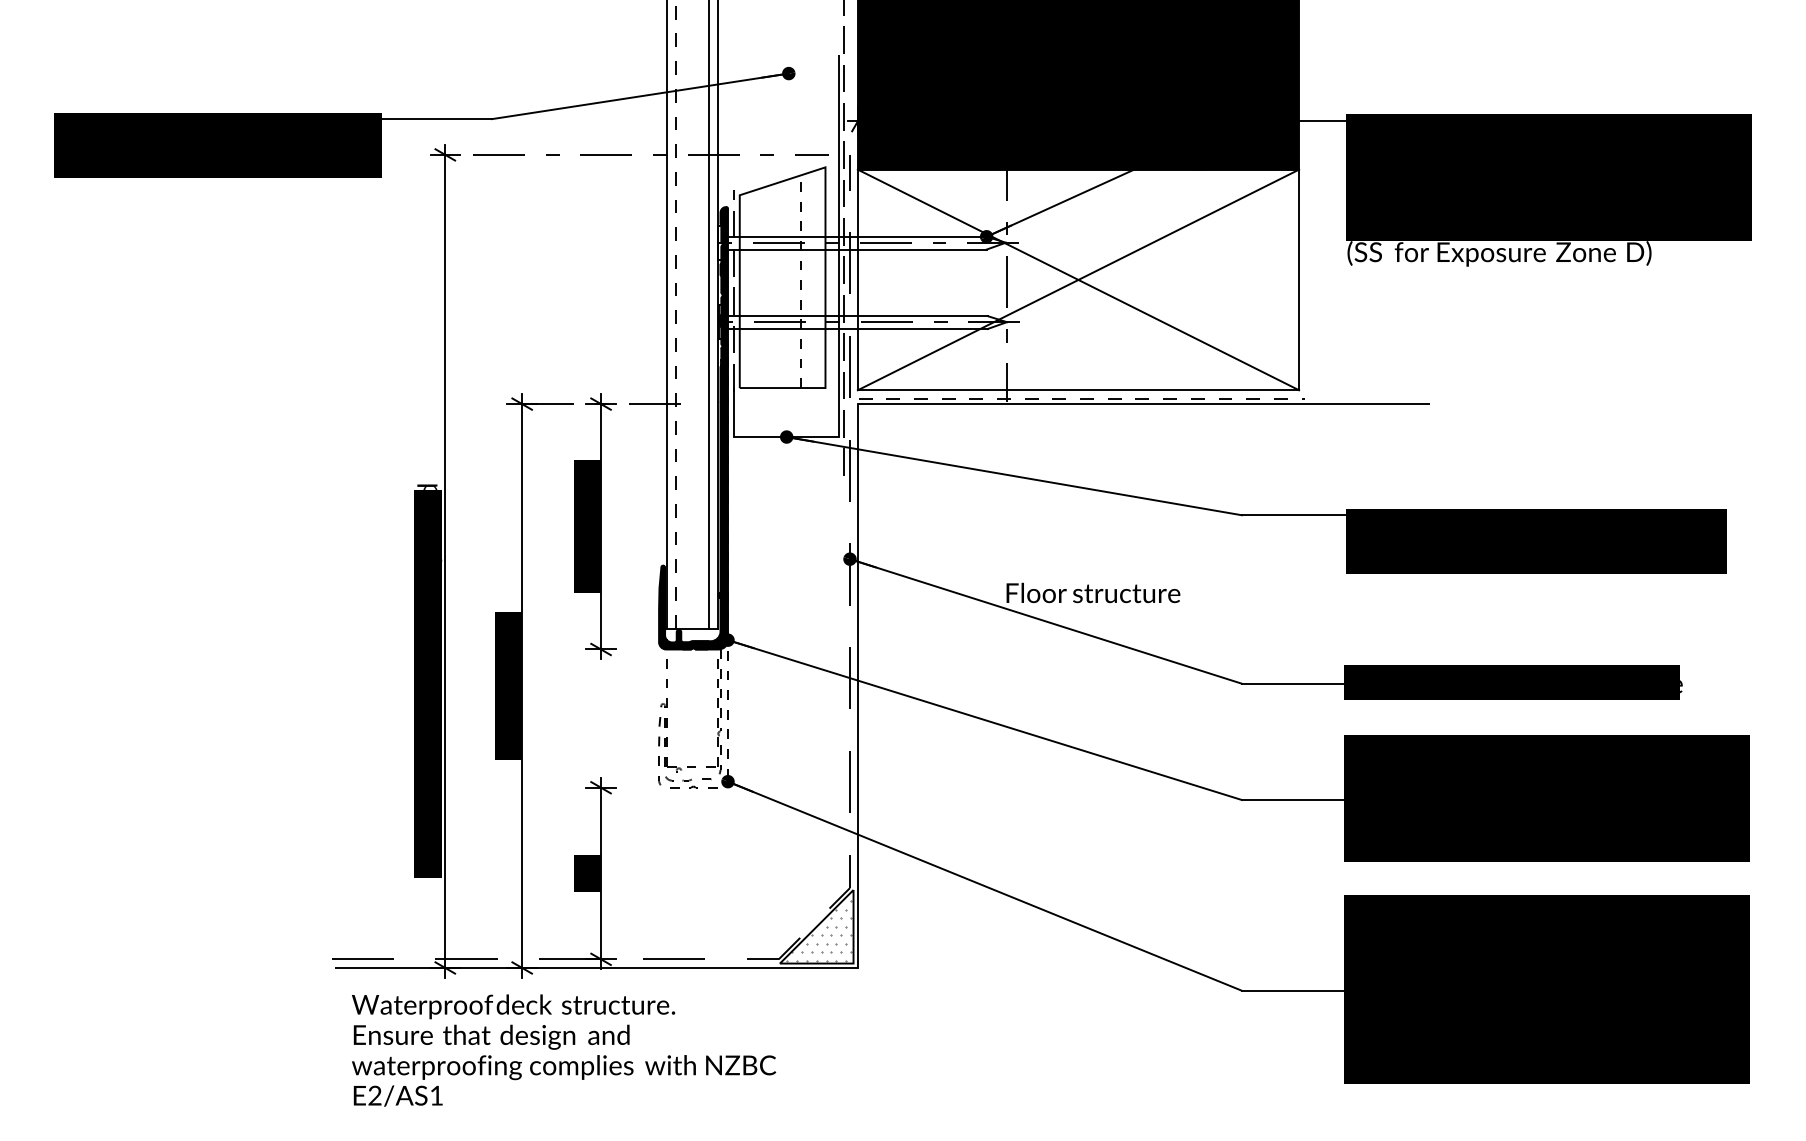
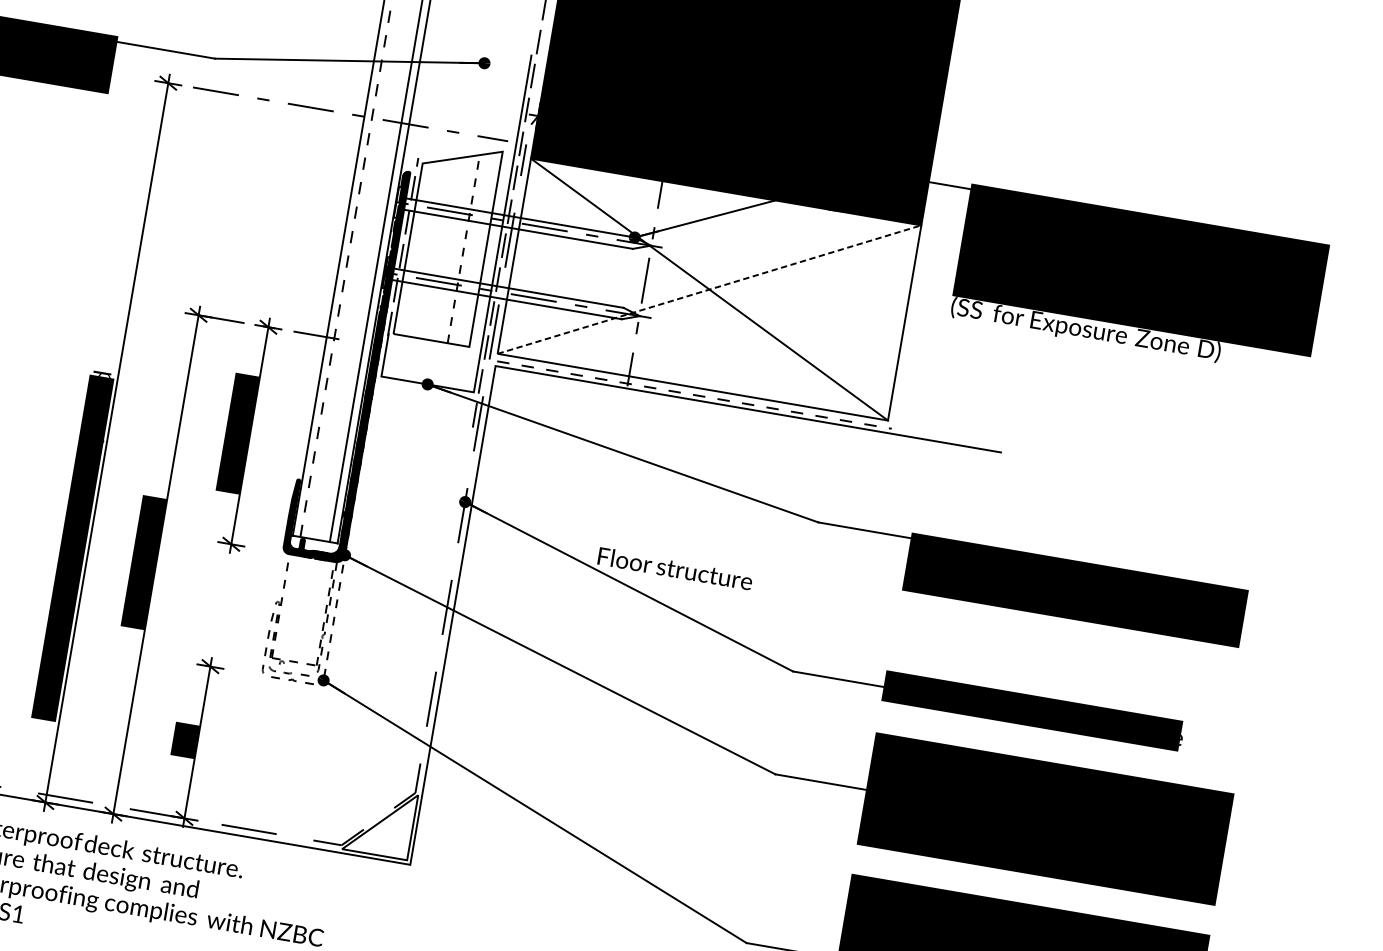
line: (1078, 279) -> (709, 289), solid -> dashed
hatch: (819, 930) -> (382, 825), removed

